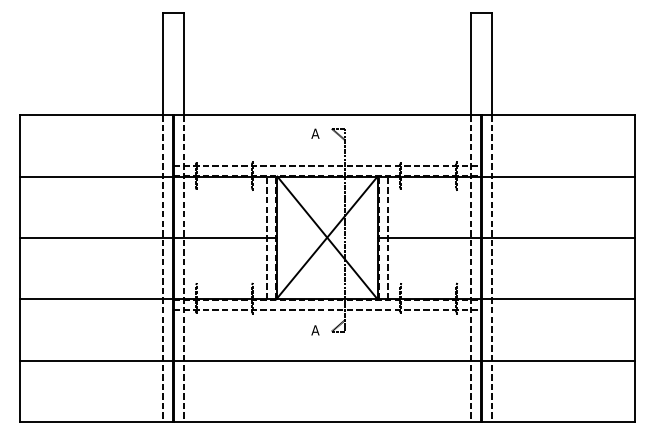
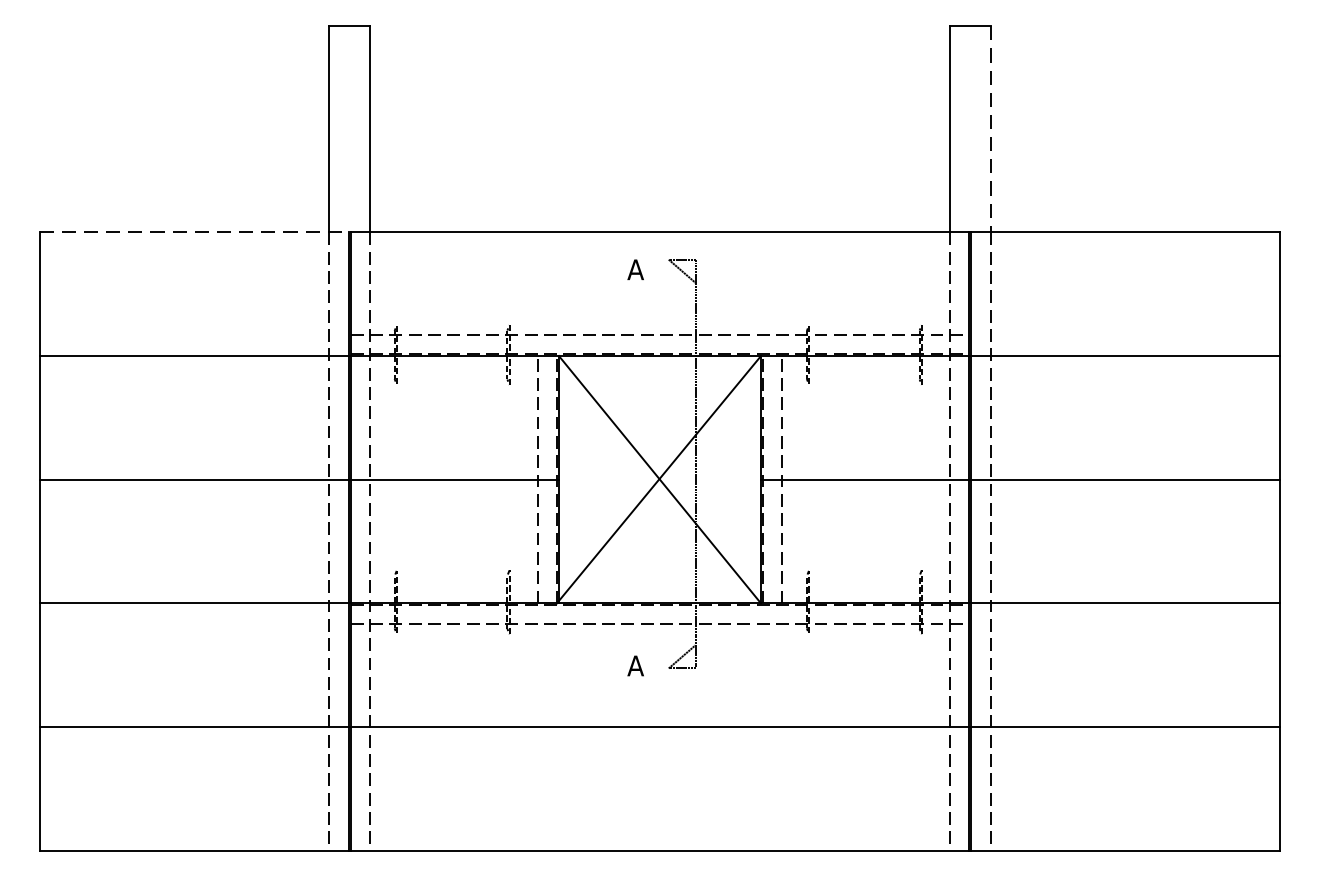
line: (491, 64) -> (990, 130), solid -> dashed
line: (96, 115) -> (194, 232), solid -> dashed

